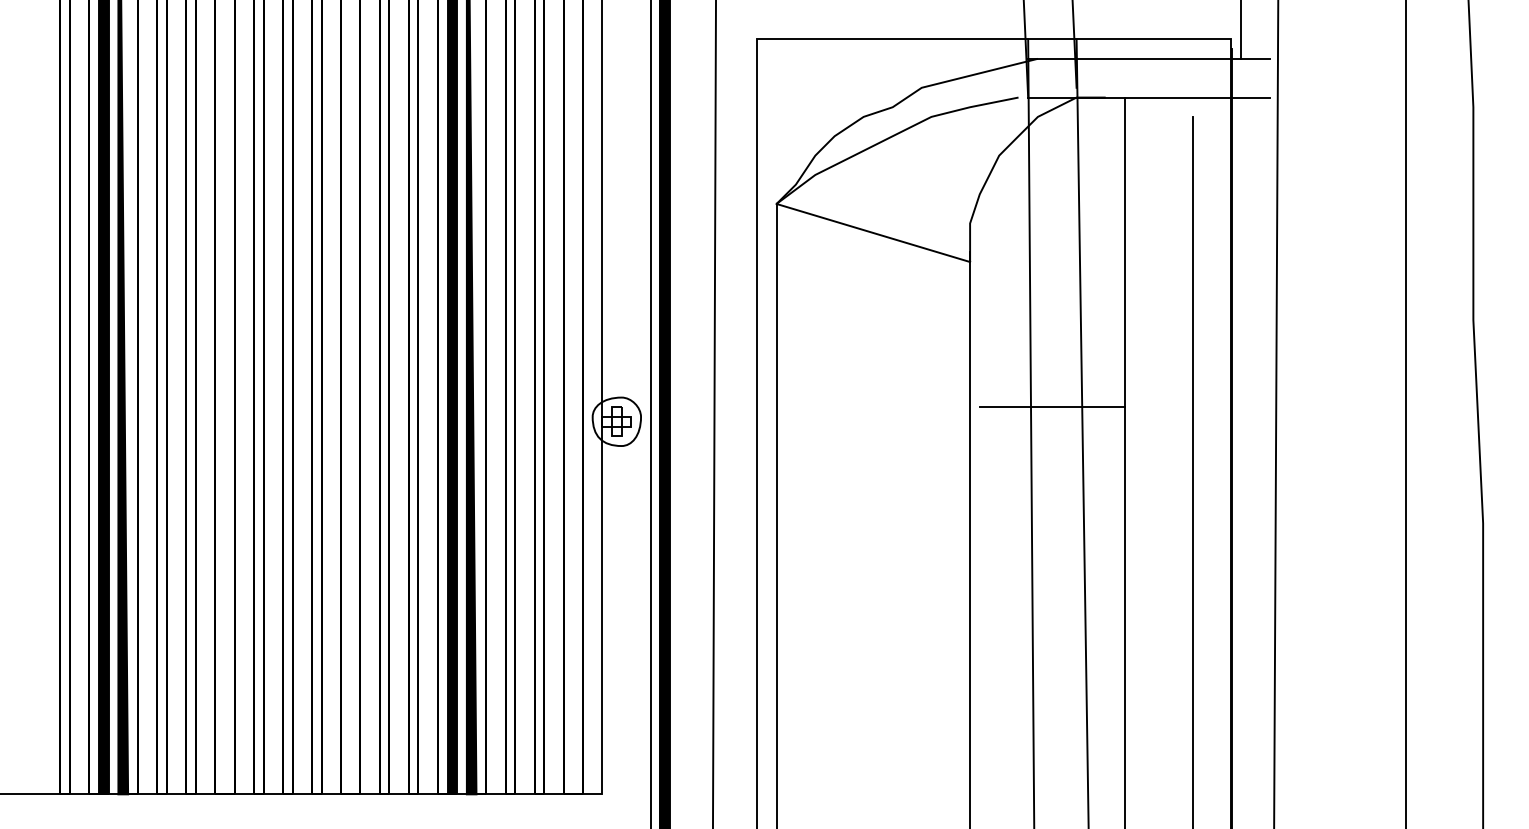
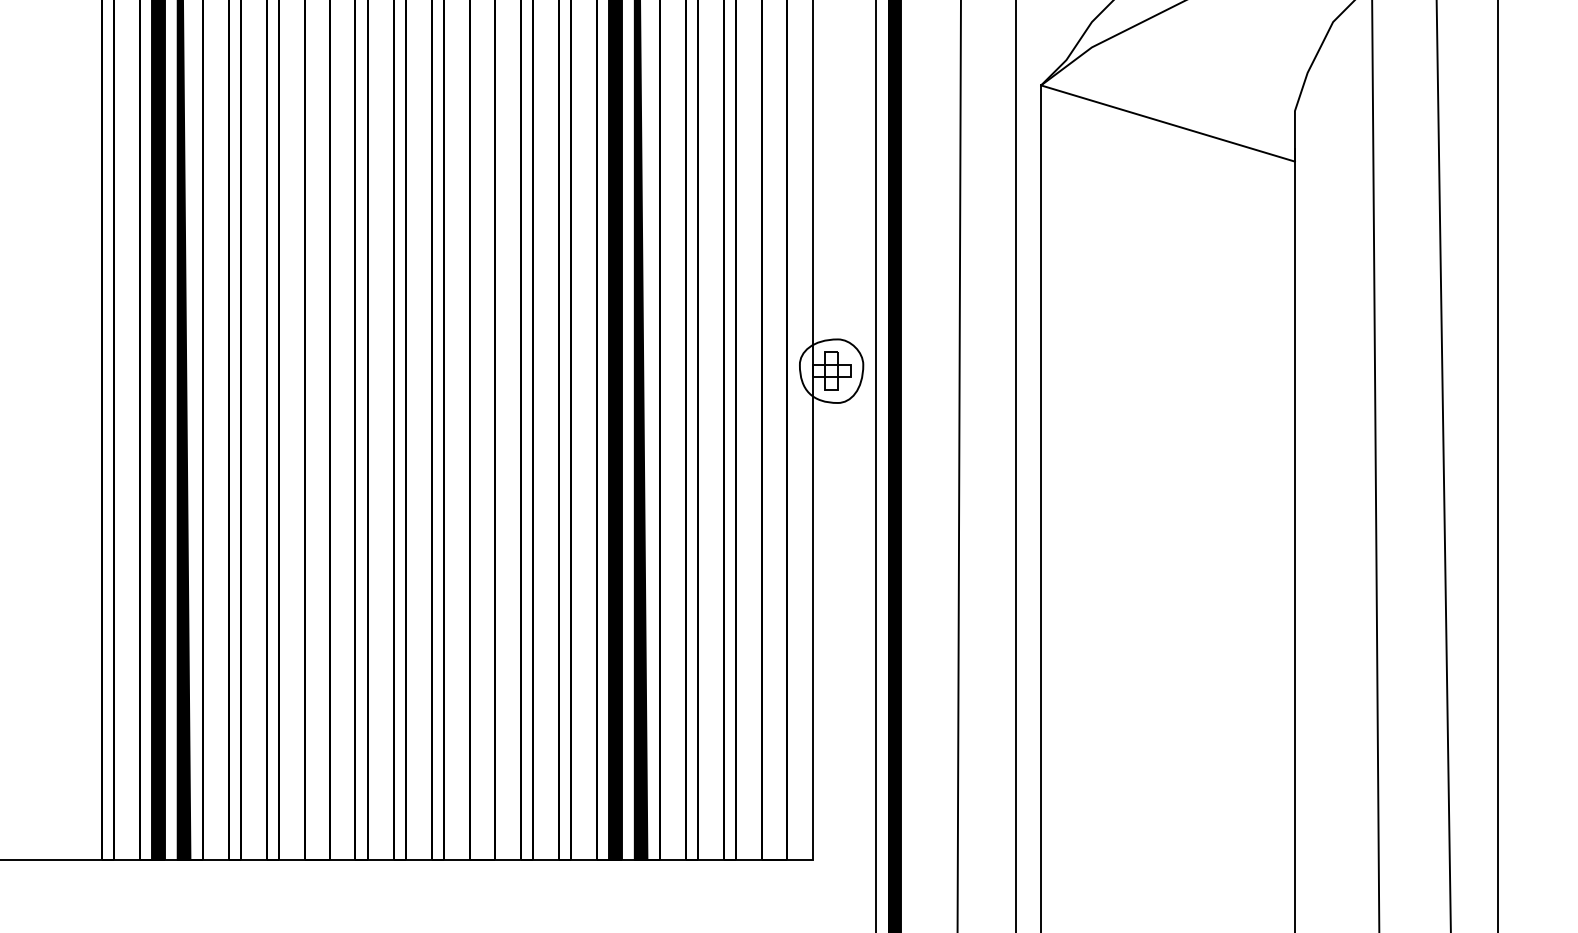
line: (1052, 407) -> (1403, 352), removed

